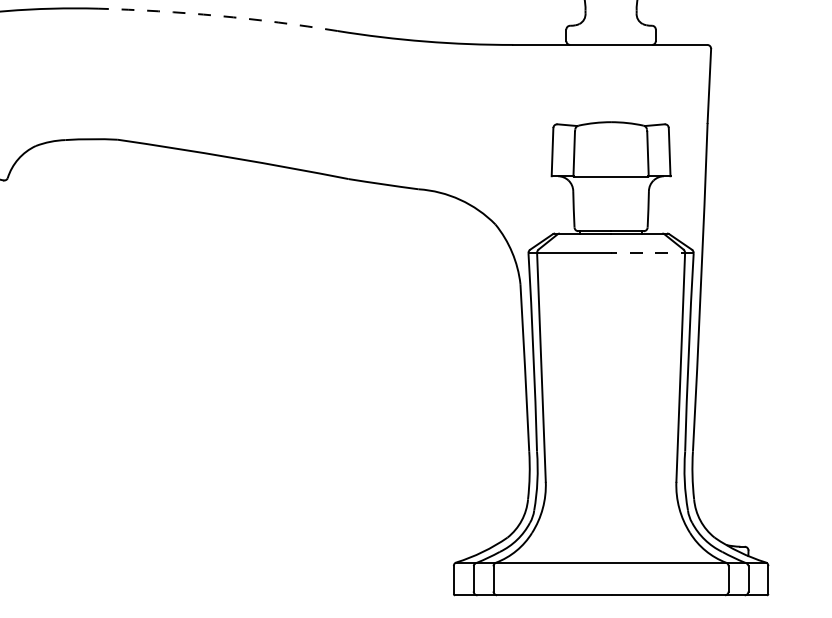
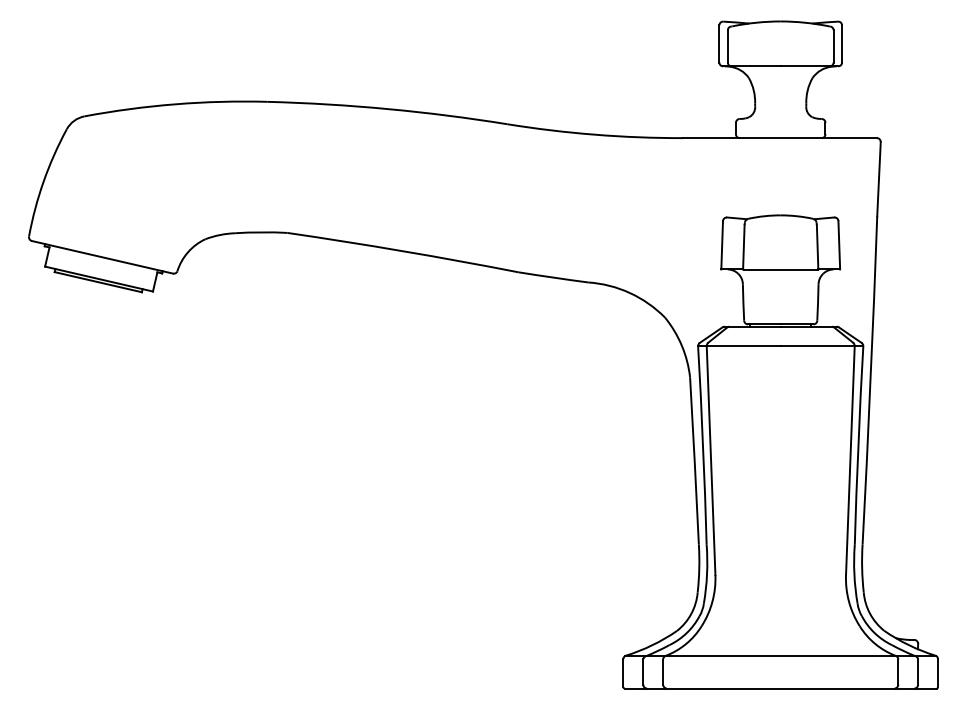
arc: (217, 16) -> (387, 109), dashed -> solid
line: (651, 253) -> (821, 346), dashed -> solid

